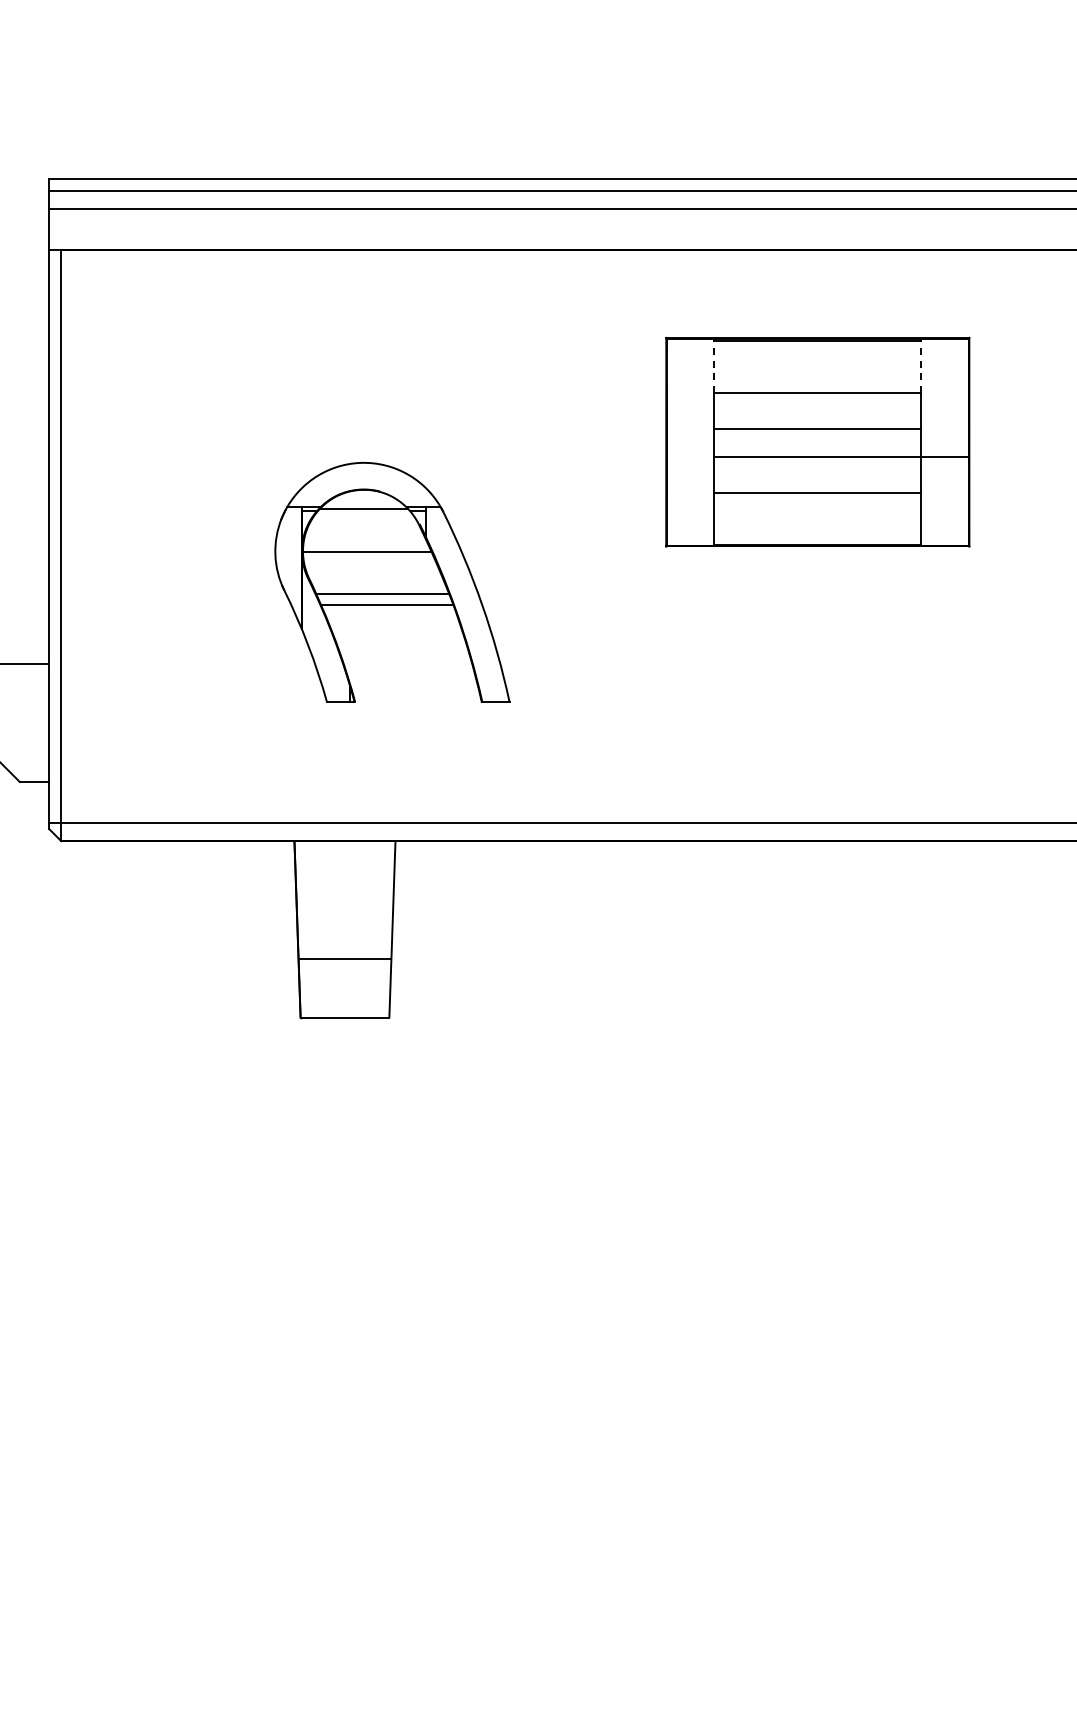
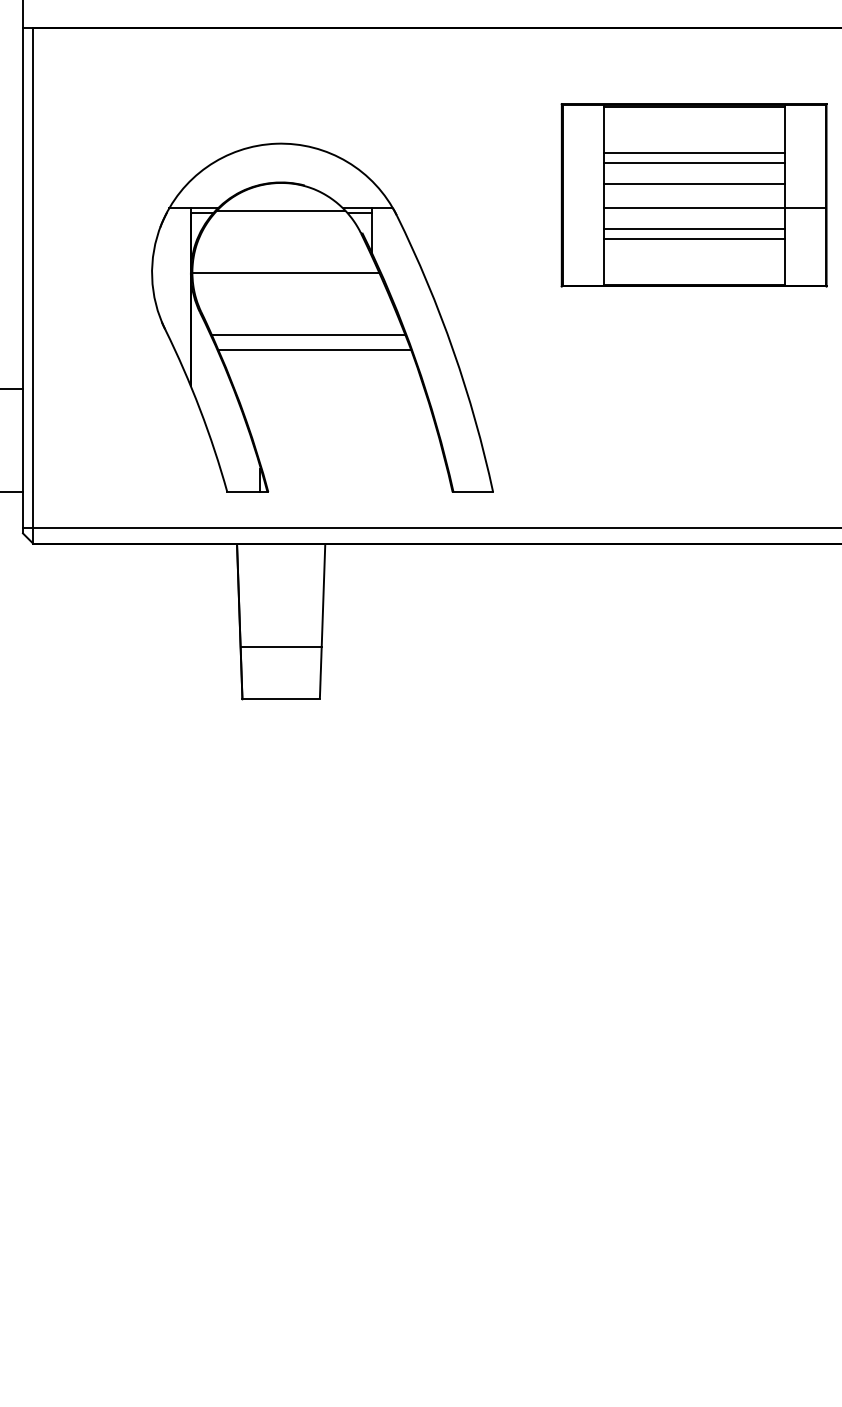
line: (714, 366) -> (603, 129), dashed -> solid
line: (921, 366) -> (784, 129), dashed -> solid
line: (817, 405) -> (693, 163), added
line: (817, 480) -> (693, 228), added
part: (392, 582) -> (322, 317), size x1.67

